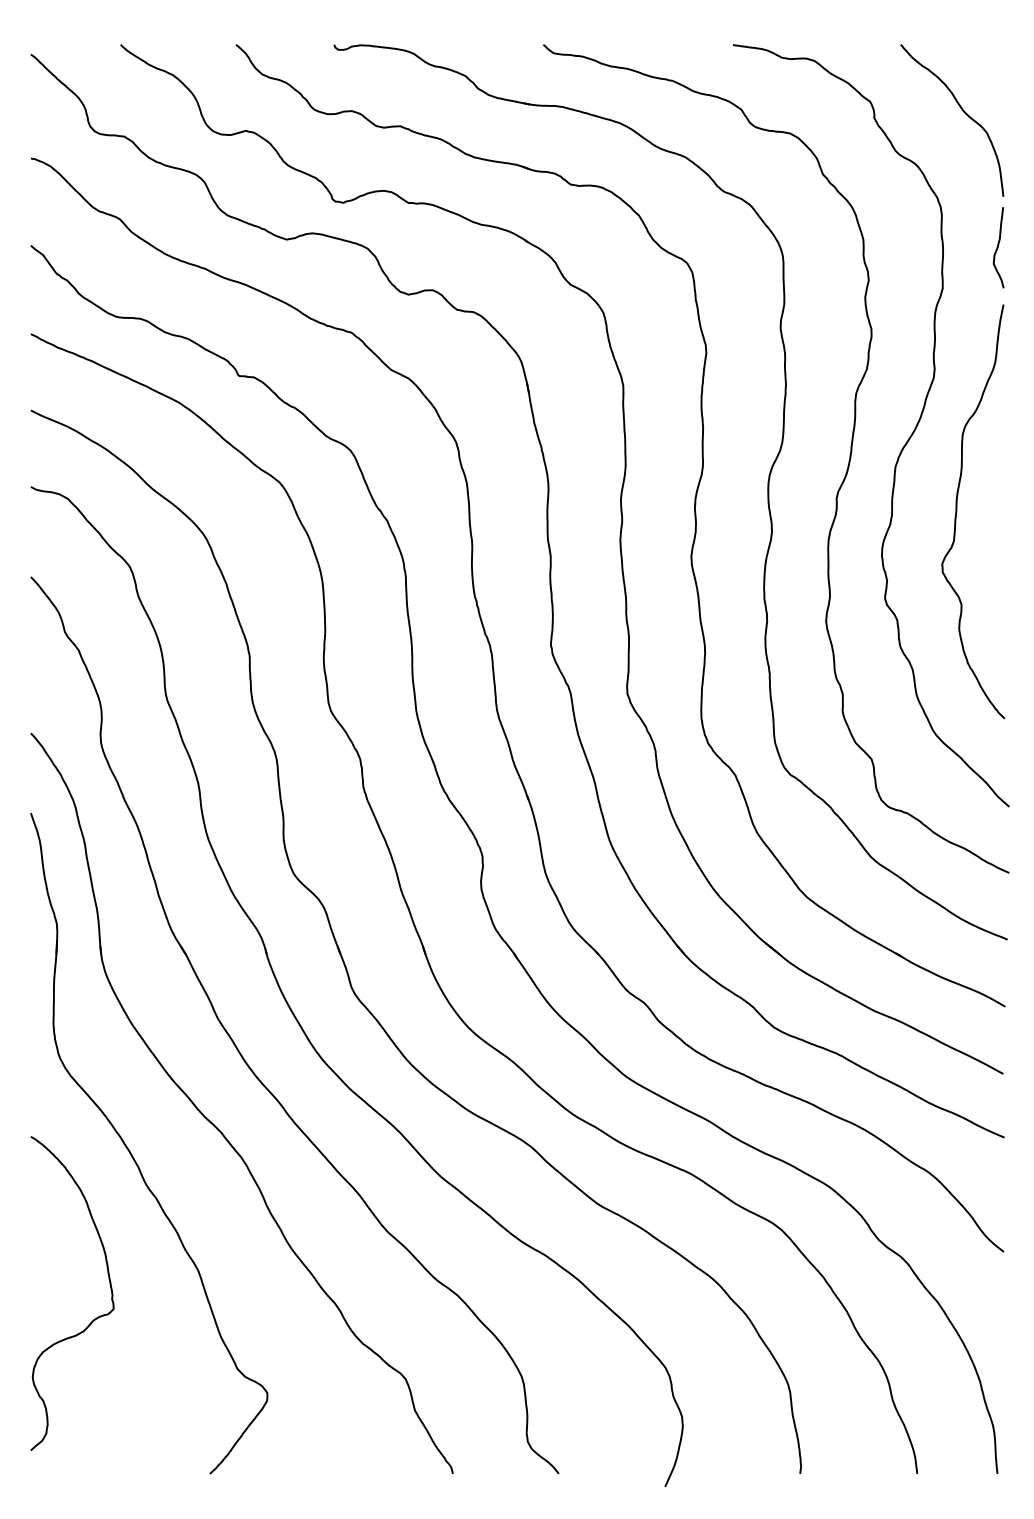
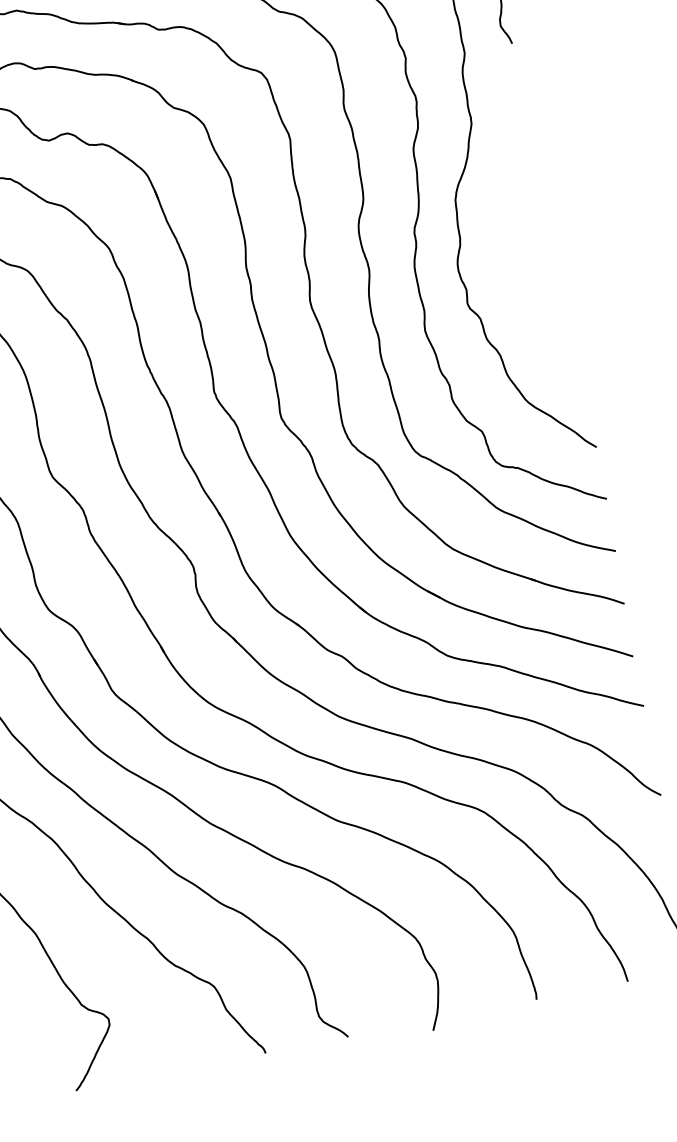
curve: (957, 511) -> (510, 224), removed

